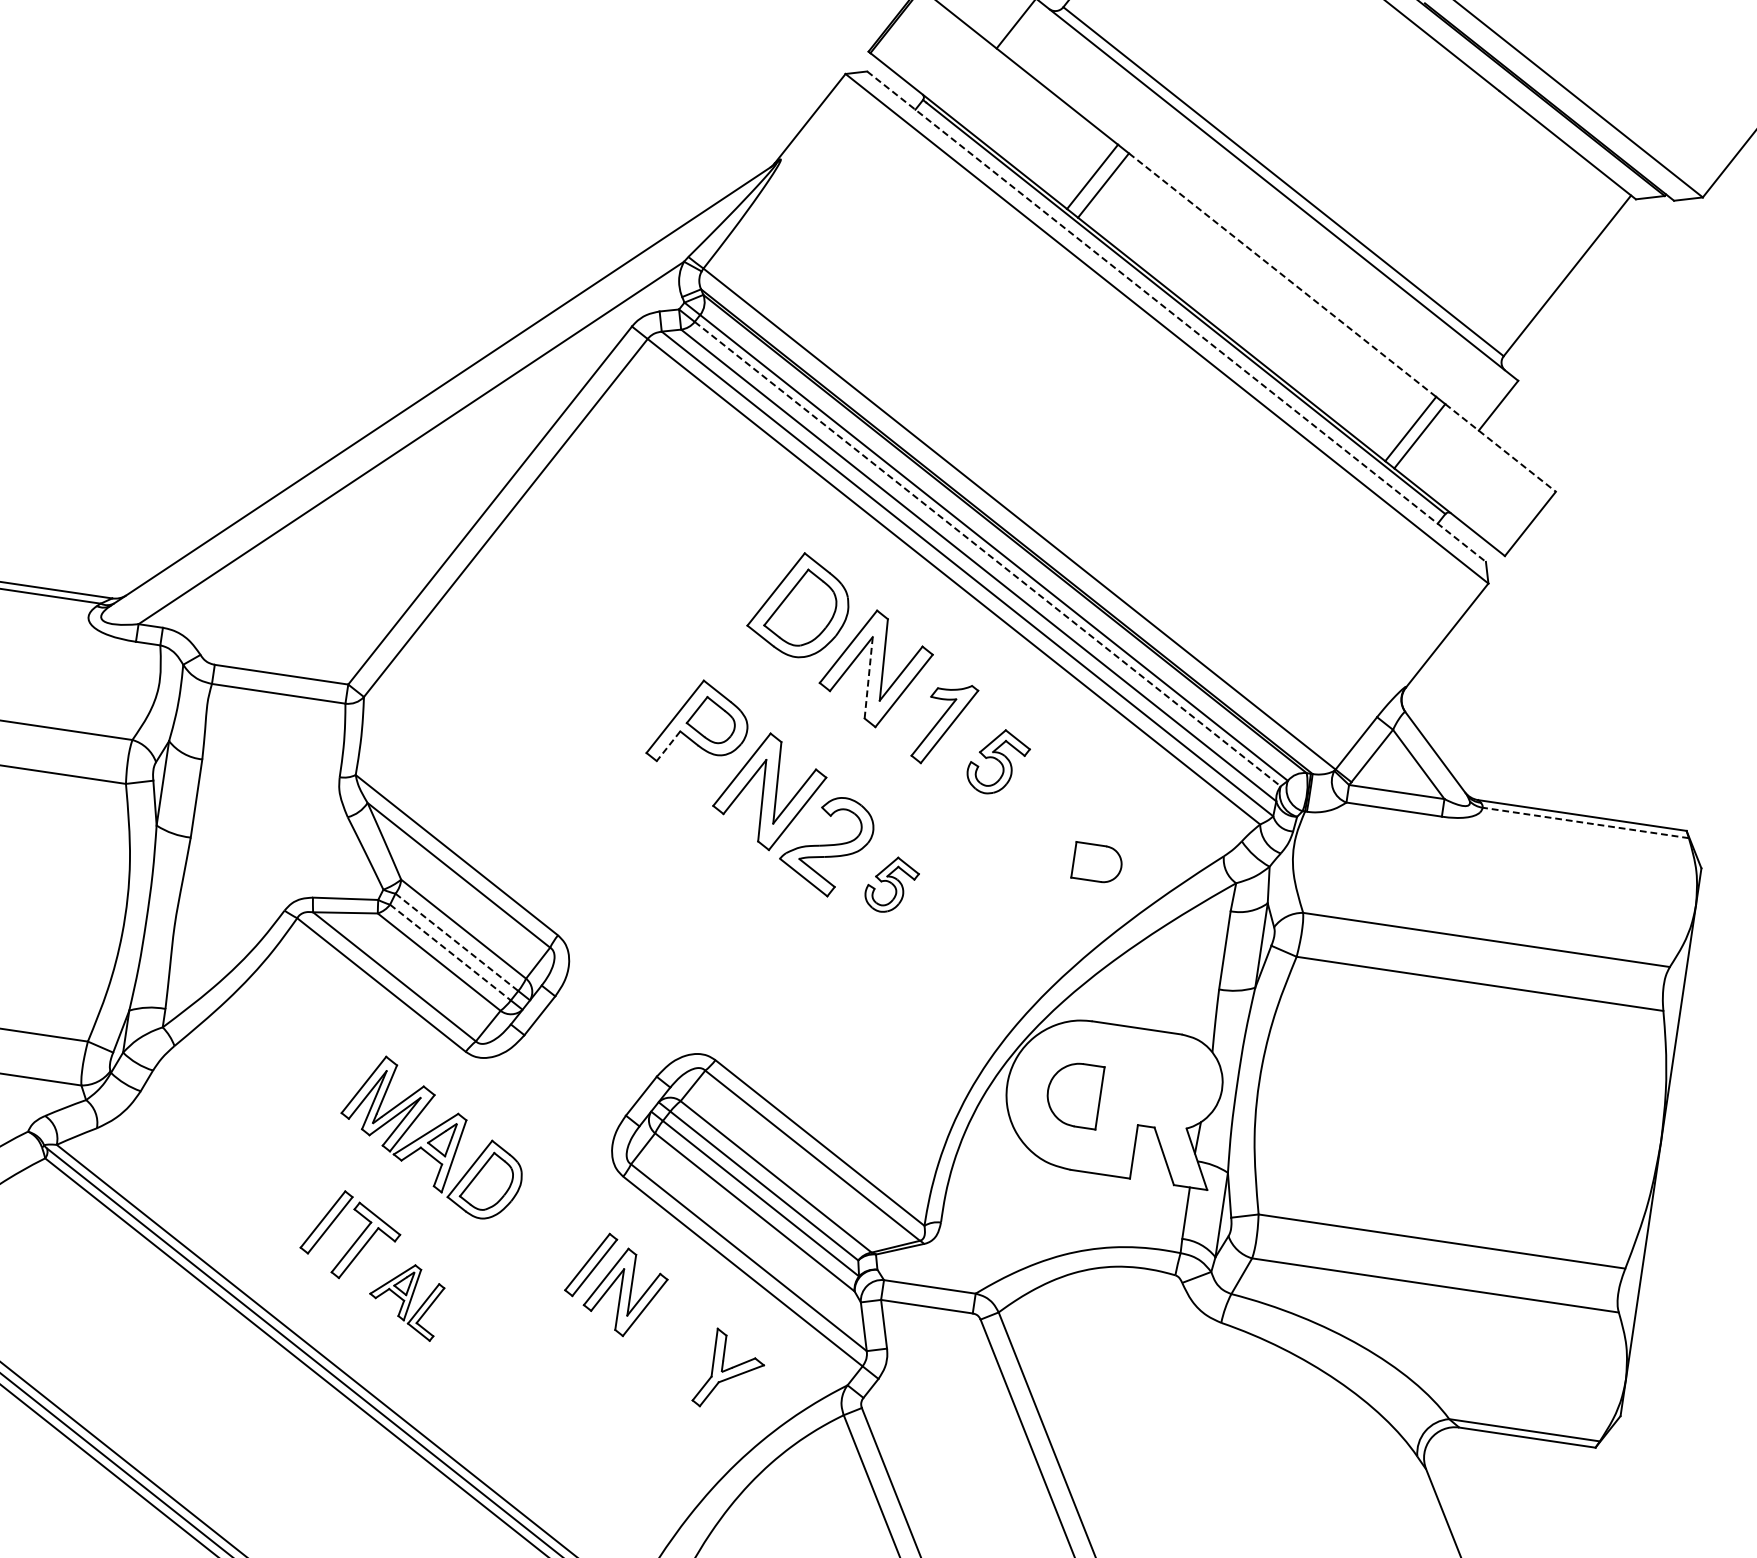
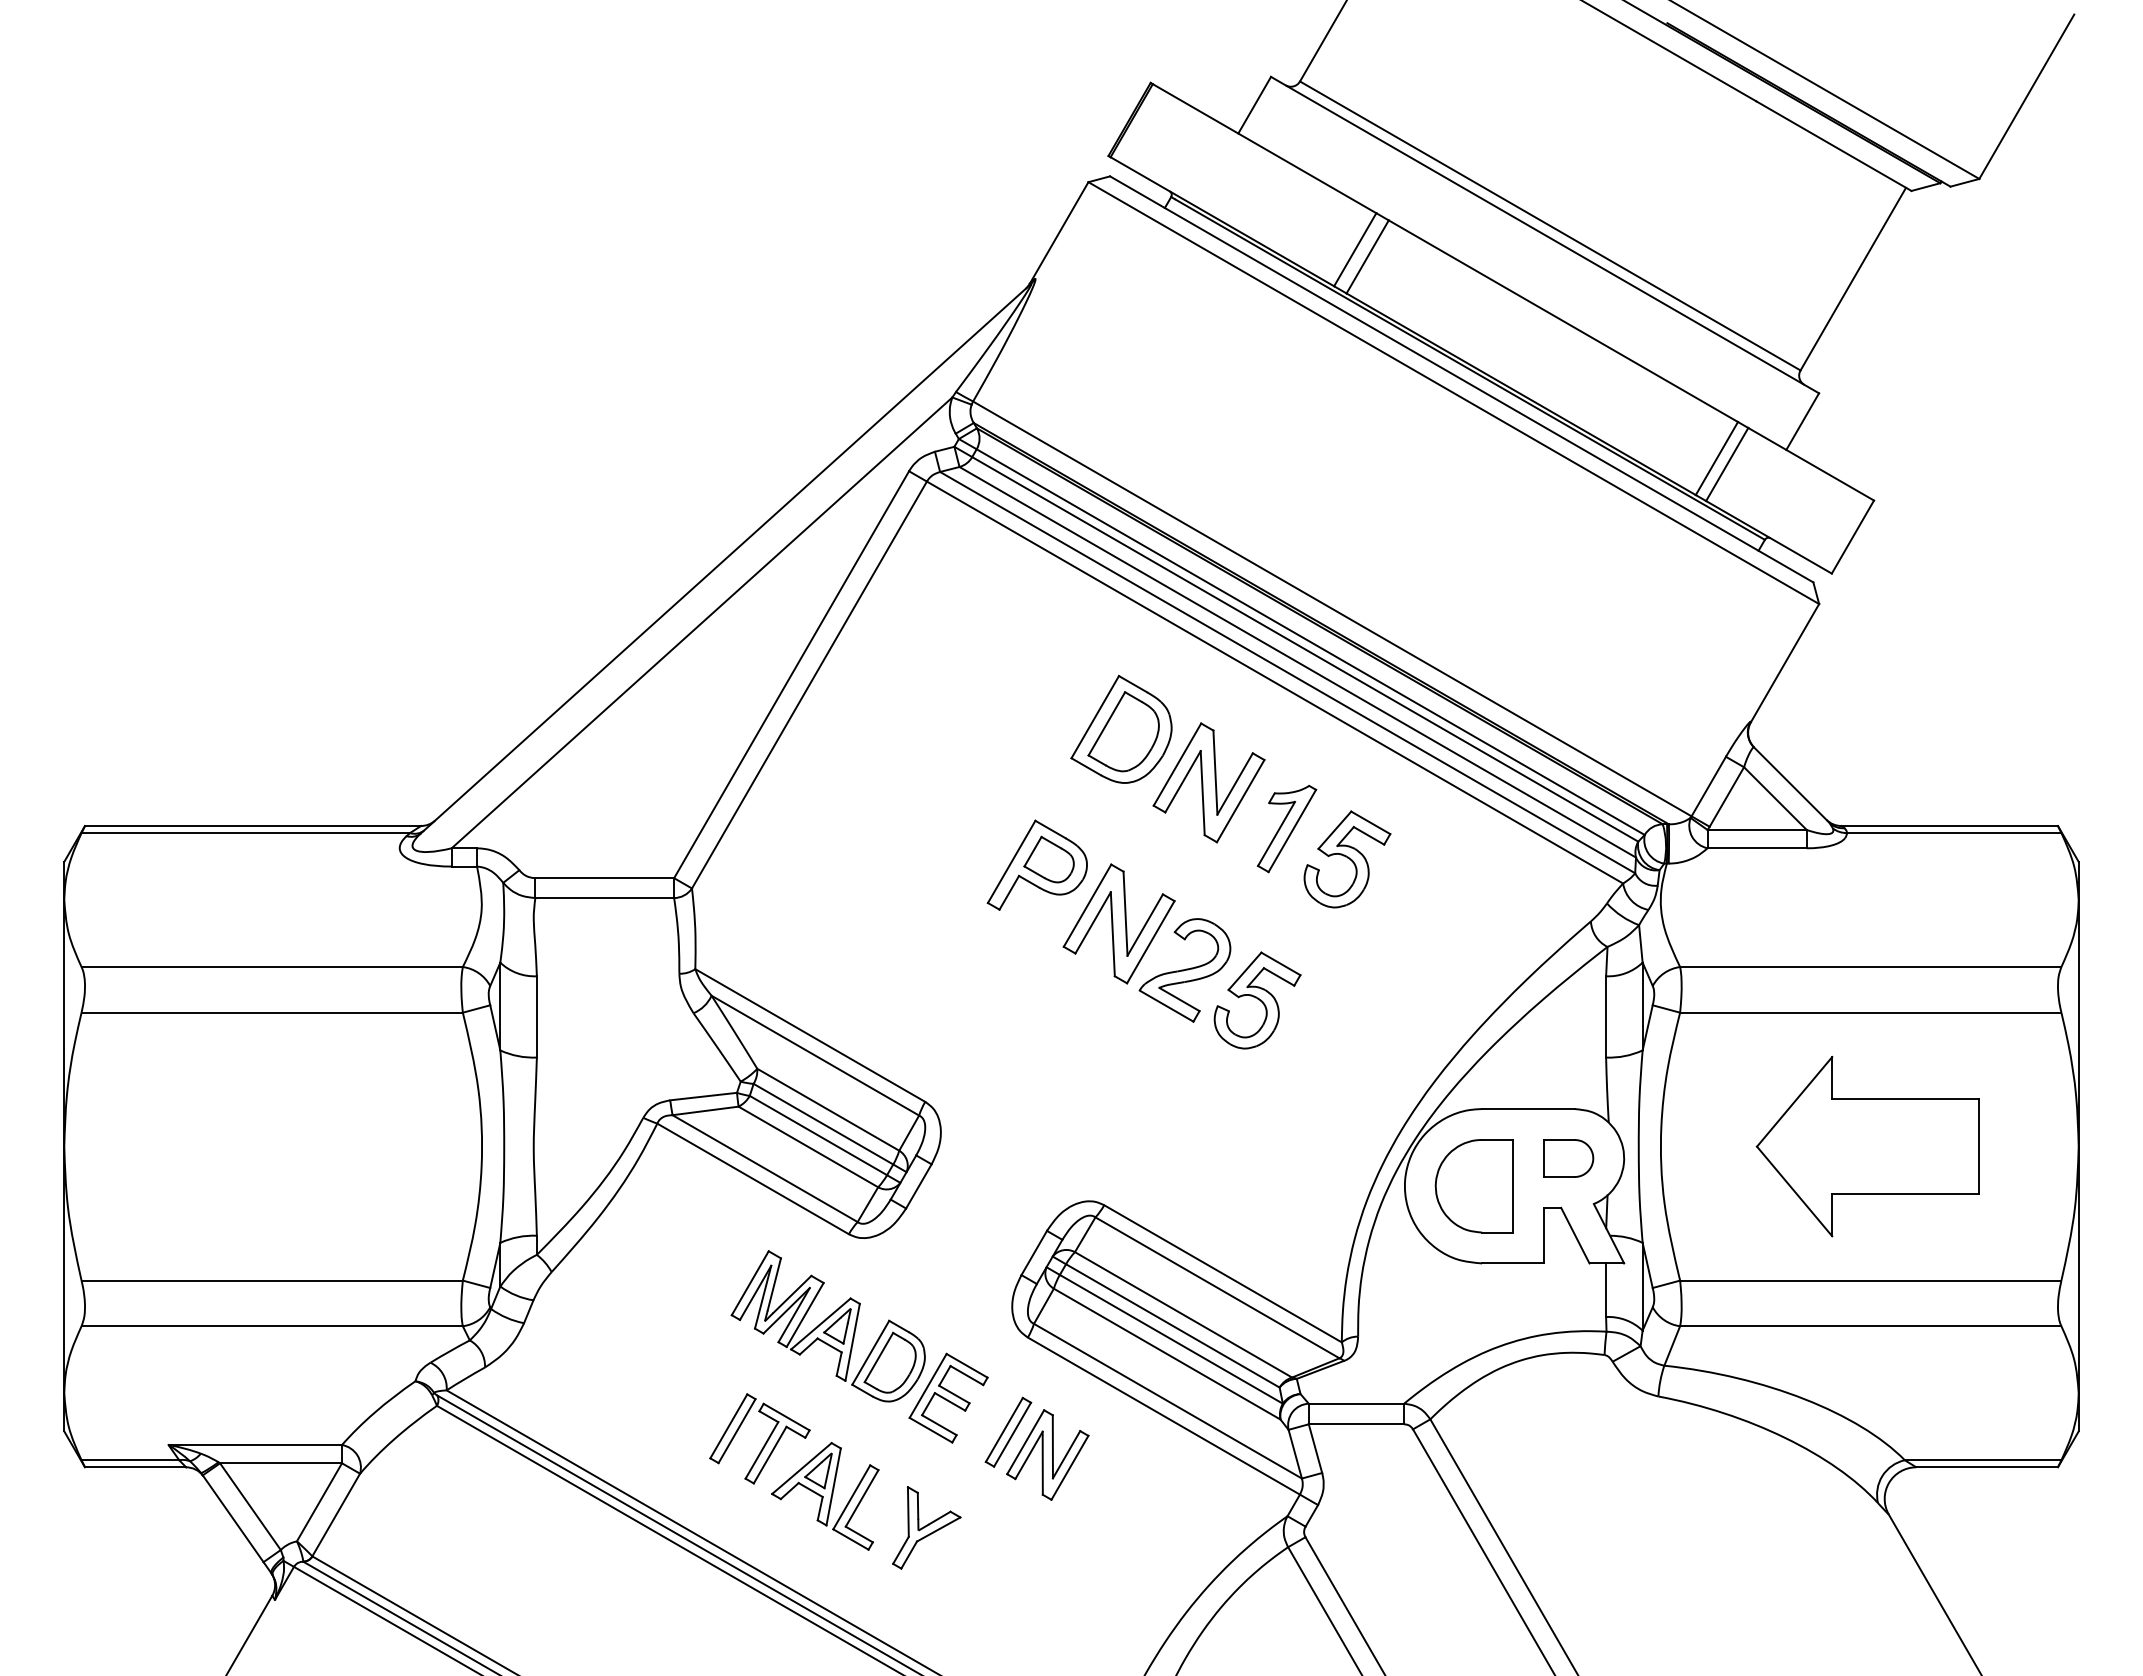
line: (1282, 275) -> (1563, 321), dashed -> solid
line: (1177, 316) -> (1462, 379), dashed -> solid
line: (1500, 448) -> (1811, 464), dashed -> solid
line: (987, 554) -> (1305, 649), dashed -> solid
line: (868, 677) -> (1202, 792), dashed -> solid
line: (668, 746) -> (1009, 893), dashed -> solid
part: (998, 762) -> (1347, 859), size x1.43
line: (1585, 823) -> (1953, 833), dashed -> solid
part: (1097, 863) -> (1568, 1158), moved
part: (891, 885) -> (1257, 1000), size x1.67
line: (456, 942) -> (823, 1124), dashed -> solid
line: (450, 952) -> (818, 1135), dashed -> solid
part: (1073, 1094) -> (1473, 1186), size x1.43
part: (1457, 1112) -> (1867, 1146), added
part: (538, 1222) -> (948, 1397), added
part: (406, 1300) -> (825, 1496), size x1.43
part: (729, 1370) -> (926, 1527), moved

